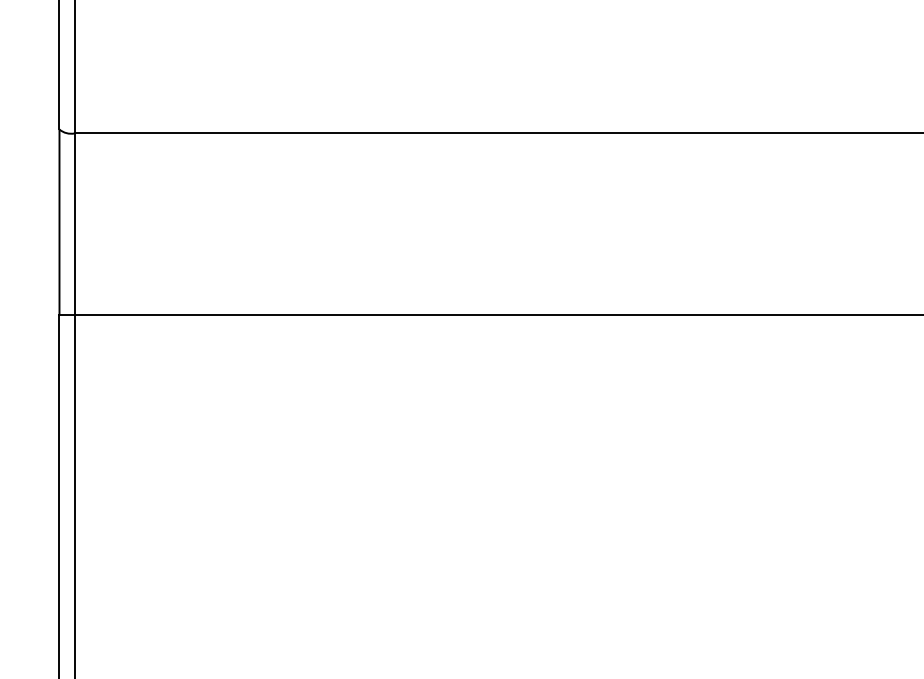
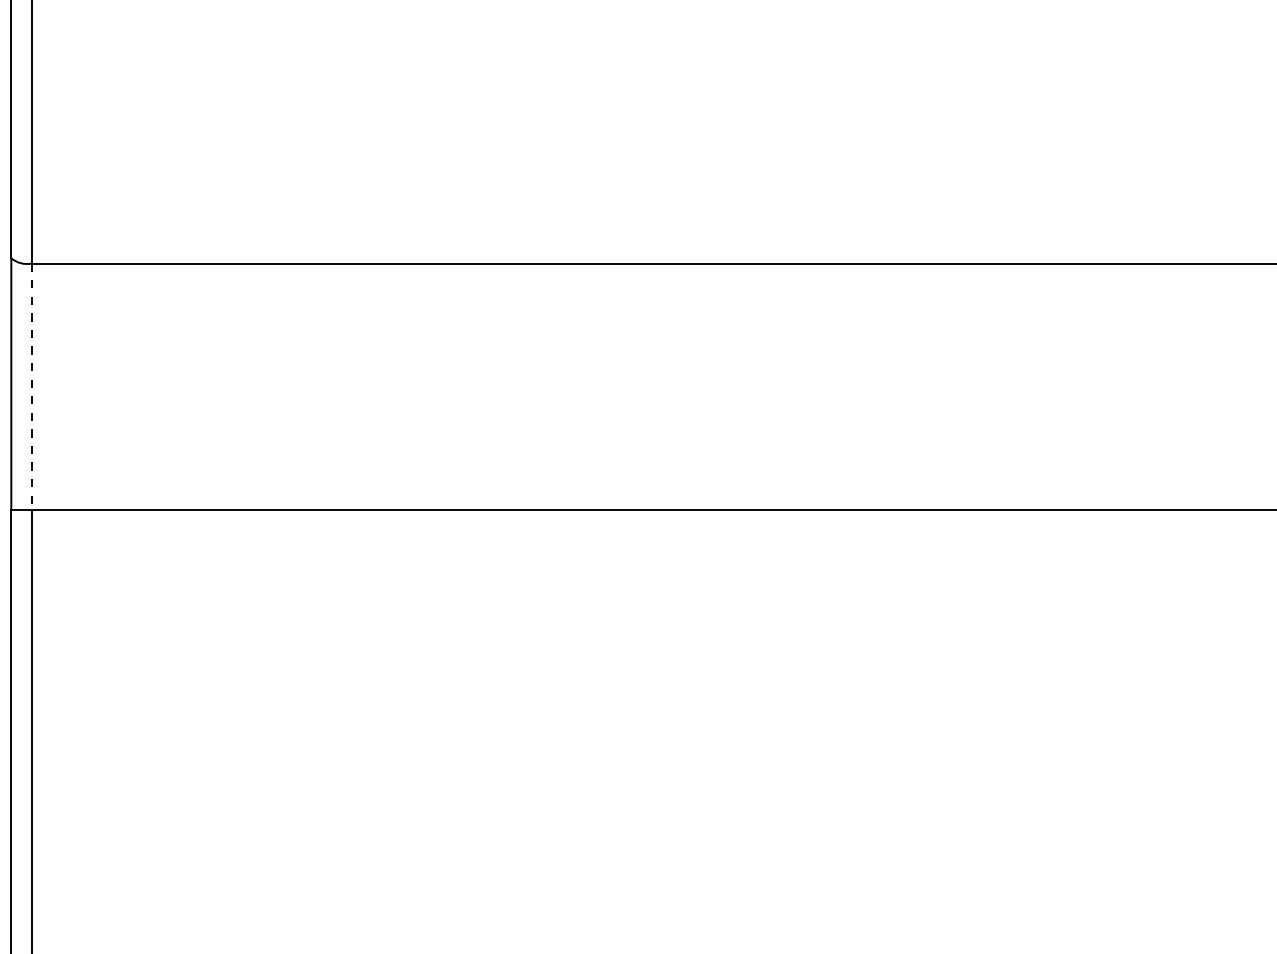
line: (75, 224) -> (32, 387), solid -> dashed

